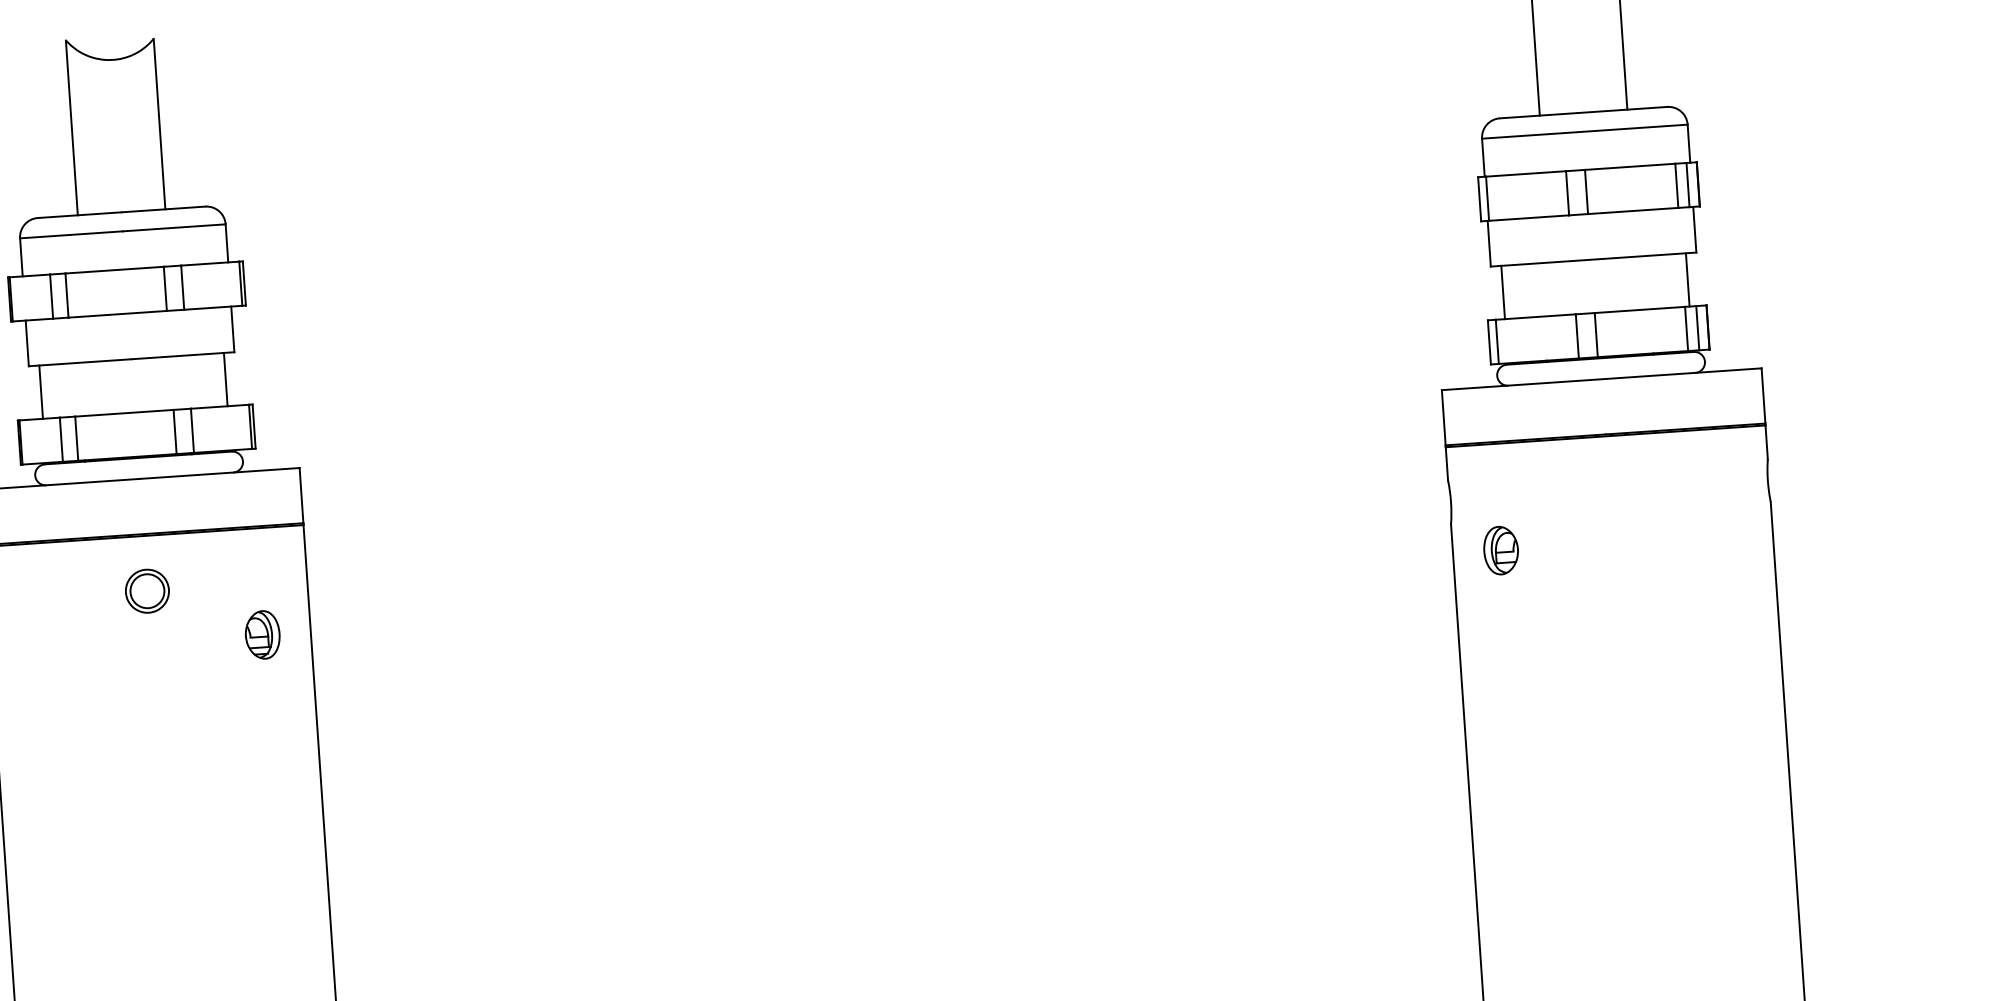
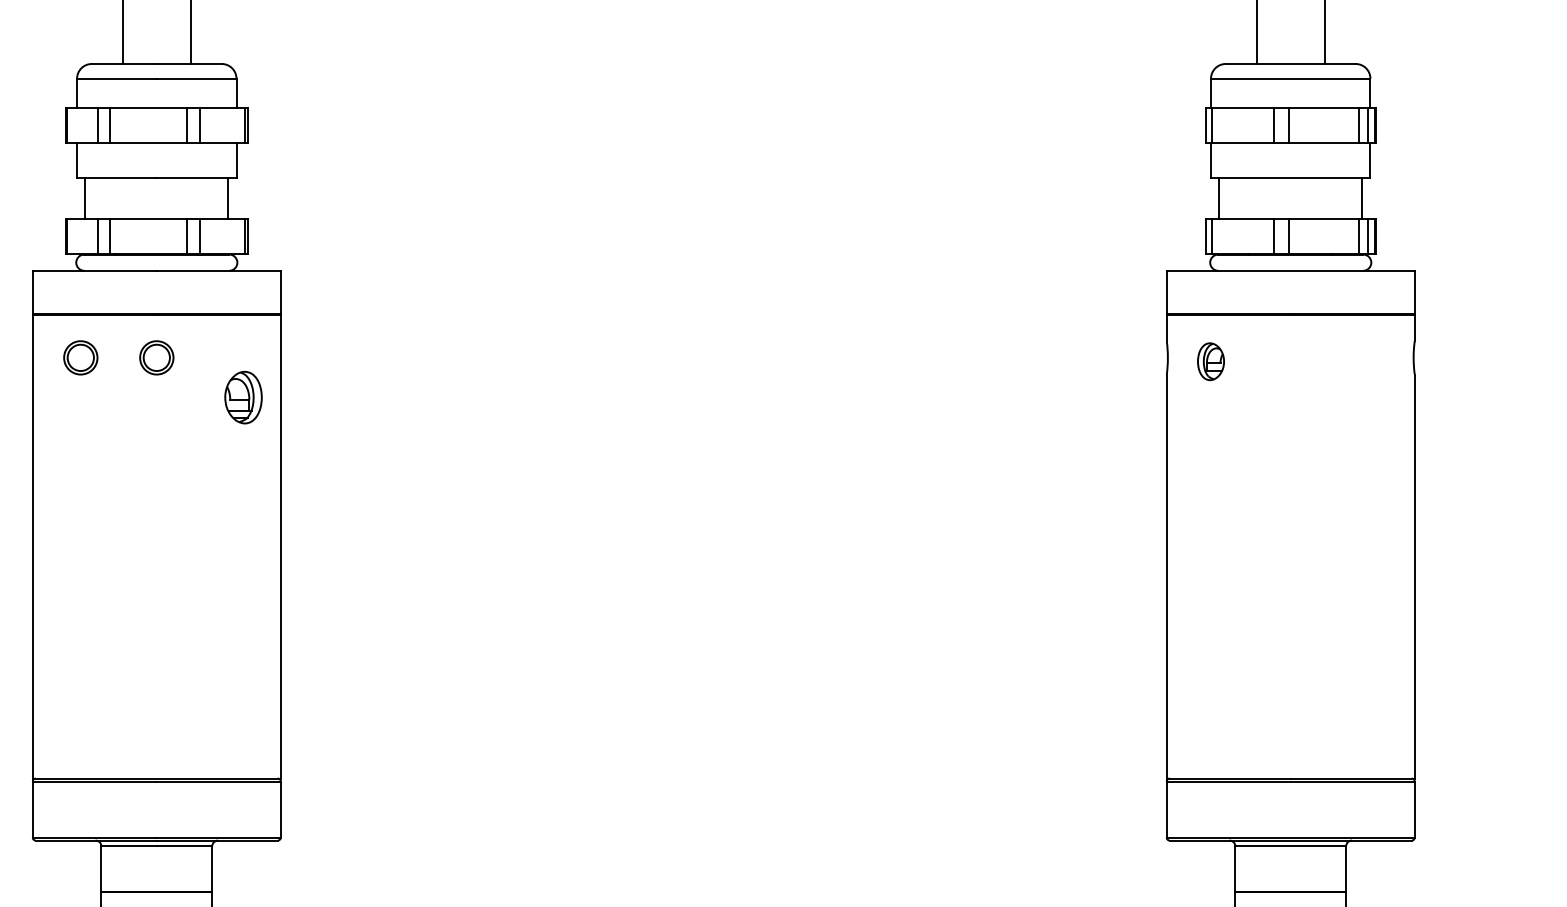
part: (1500, 550) -> (1210, 361), moved
part: (49, 597) -> (80, 357), added
part: (262, 634) -> (243, 397), size x1.4

